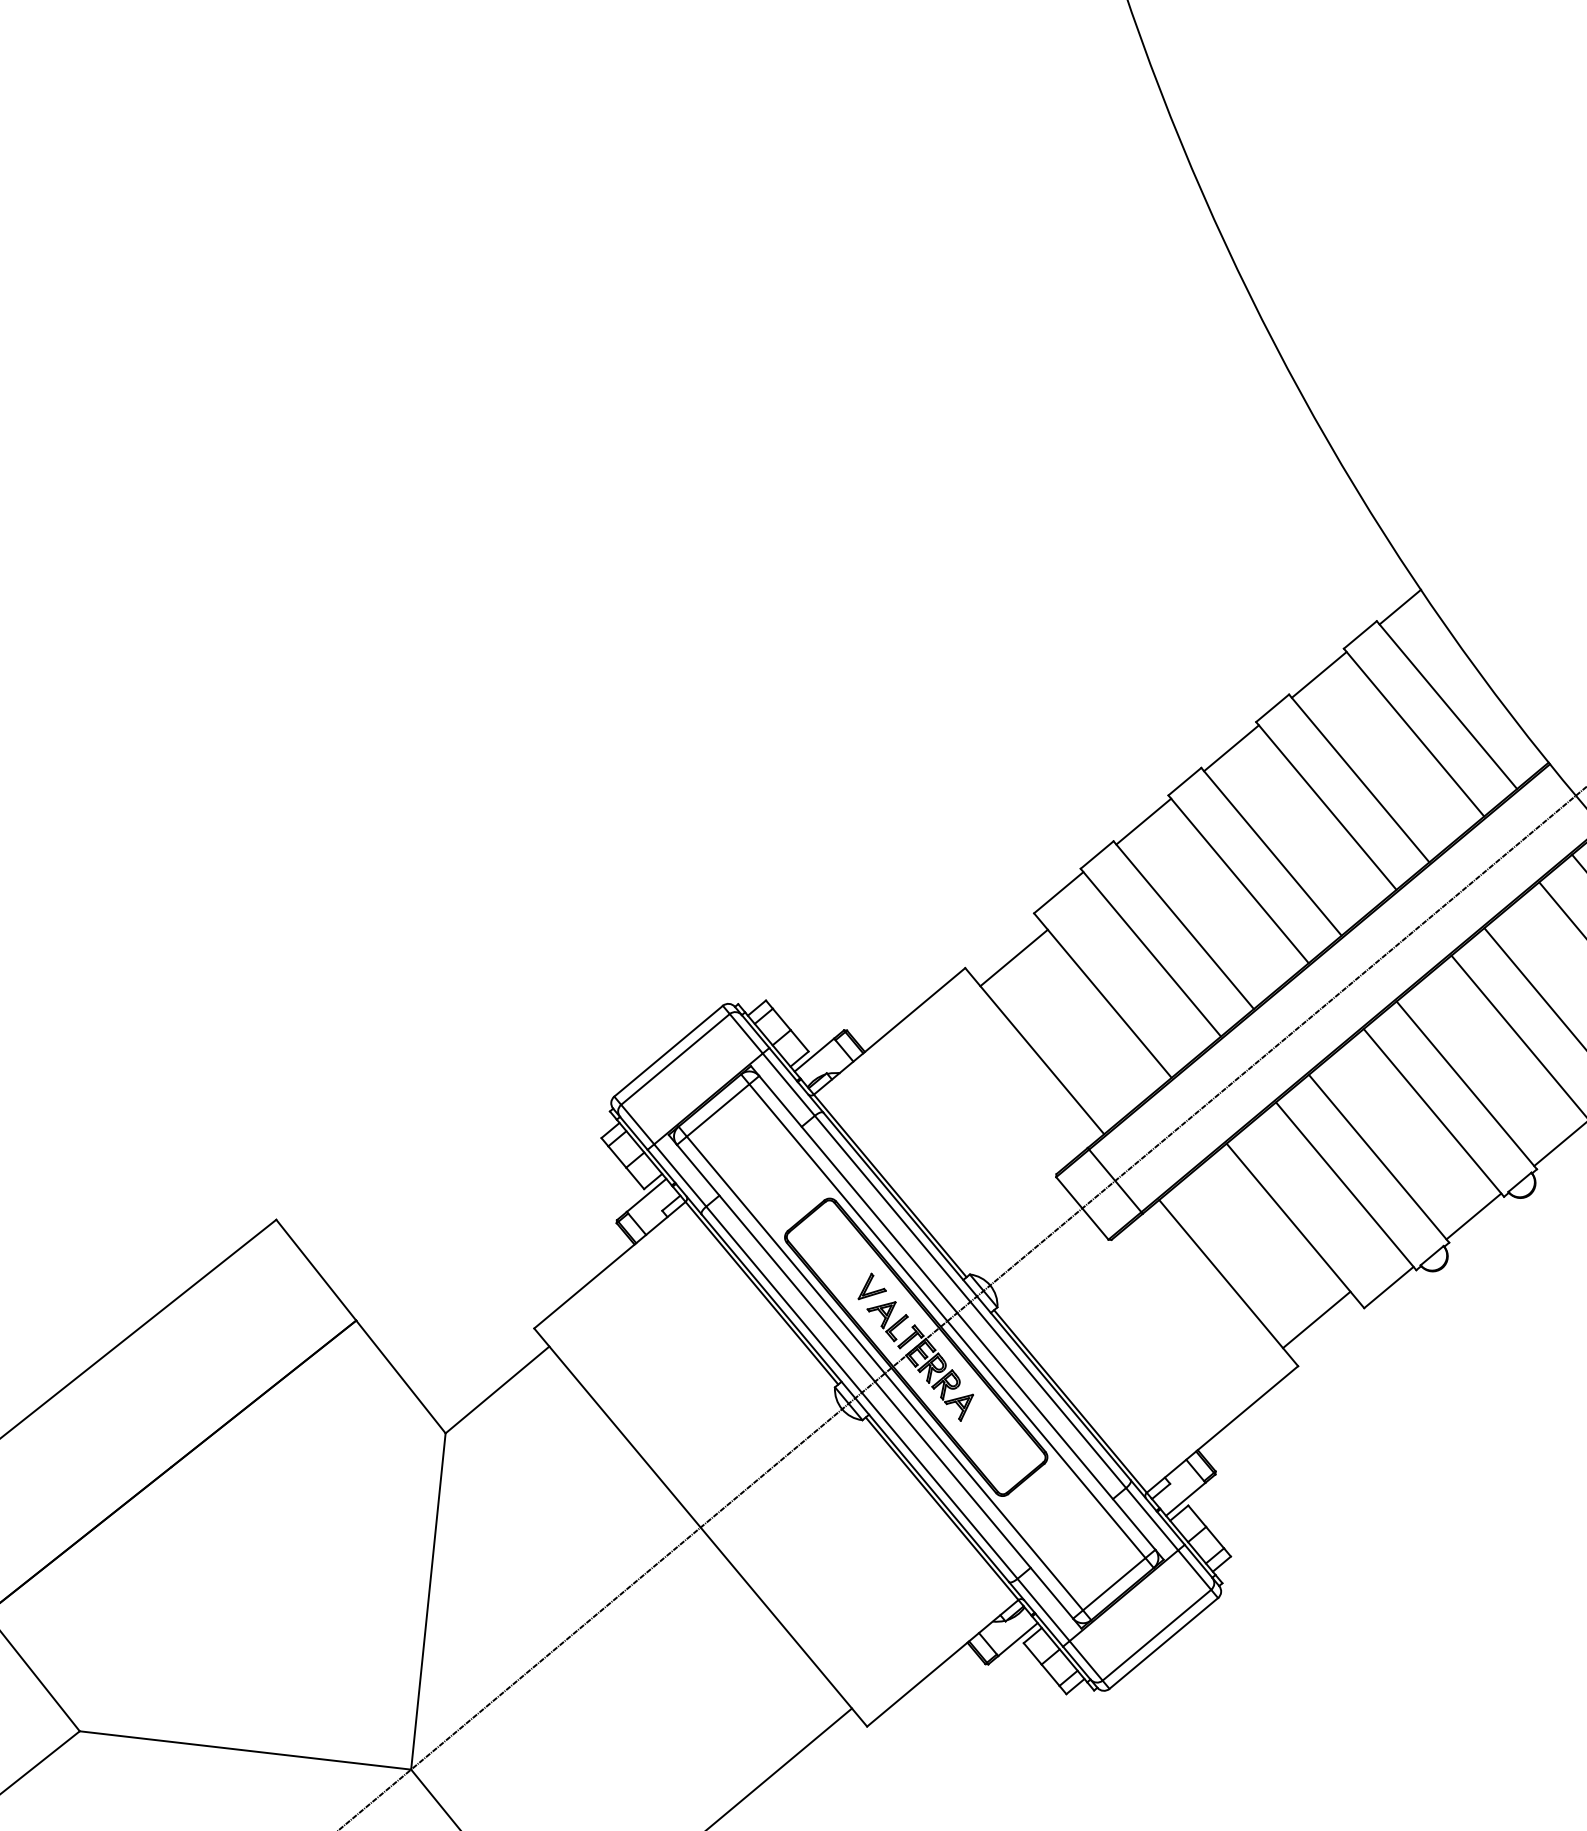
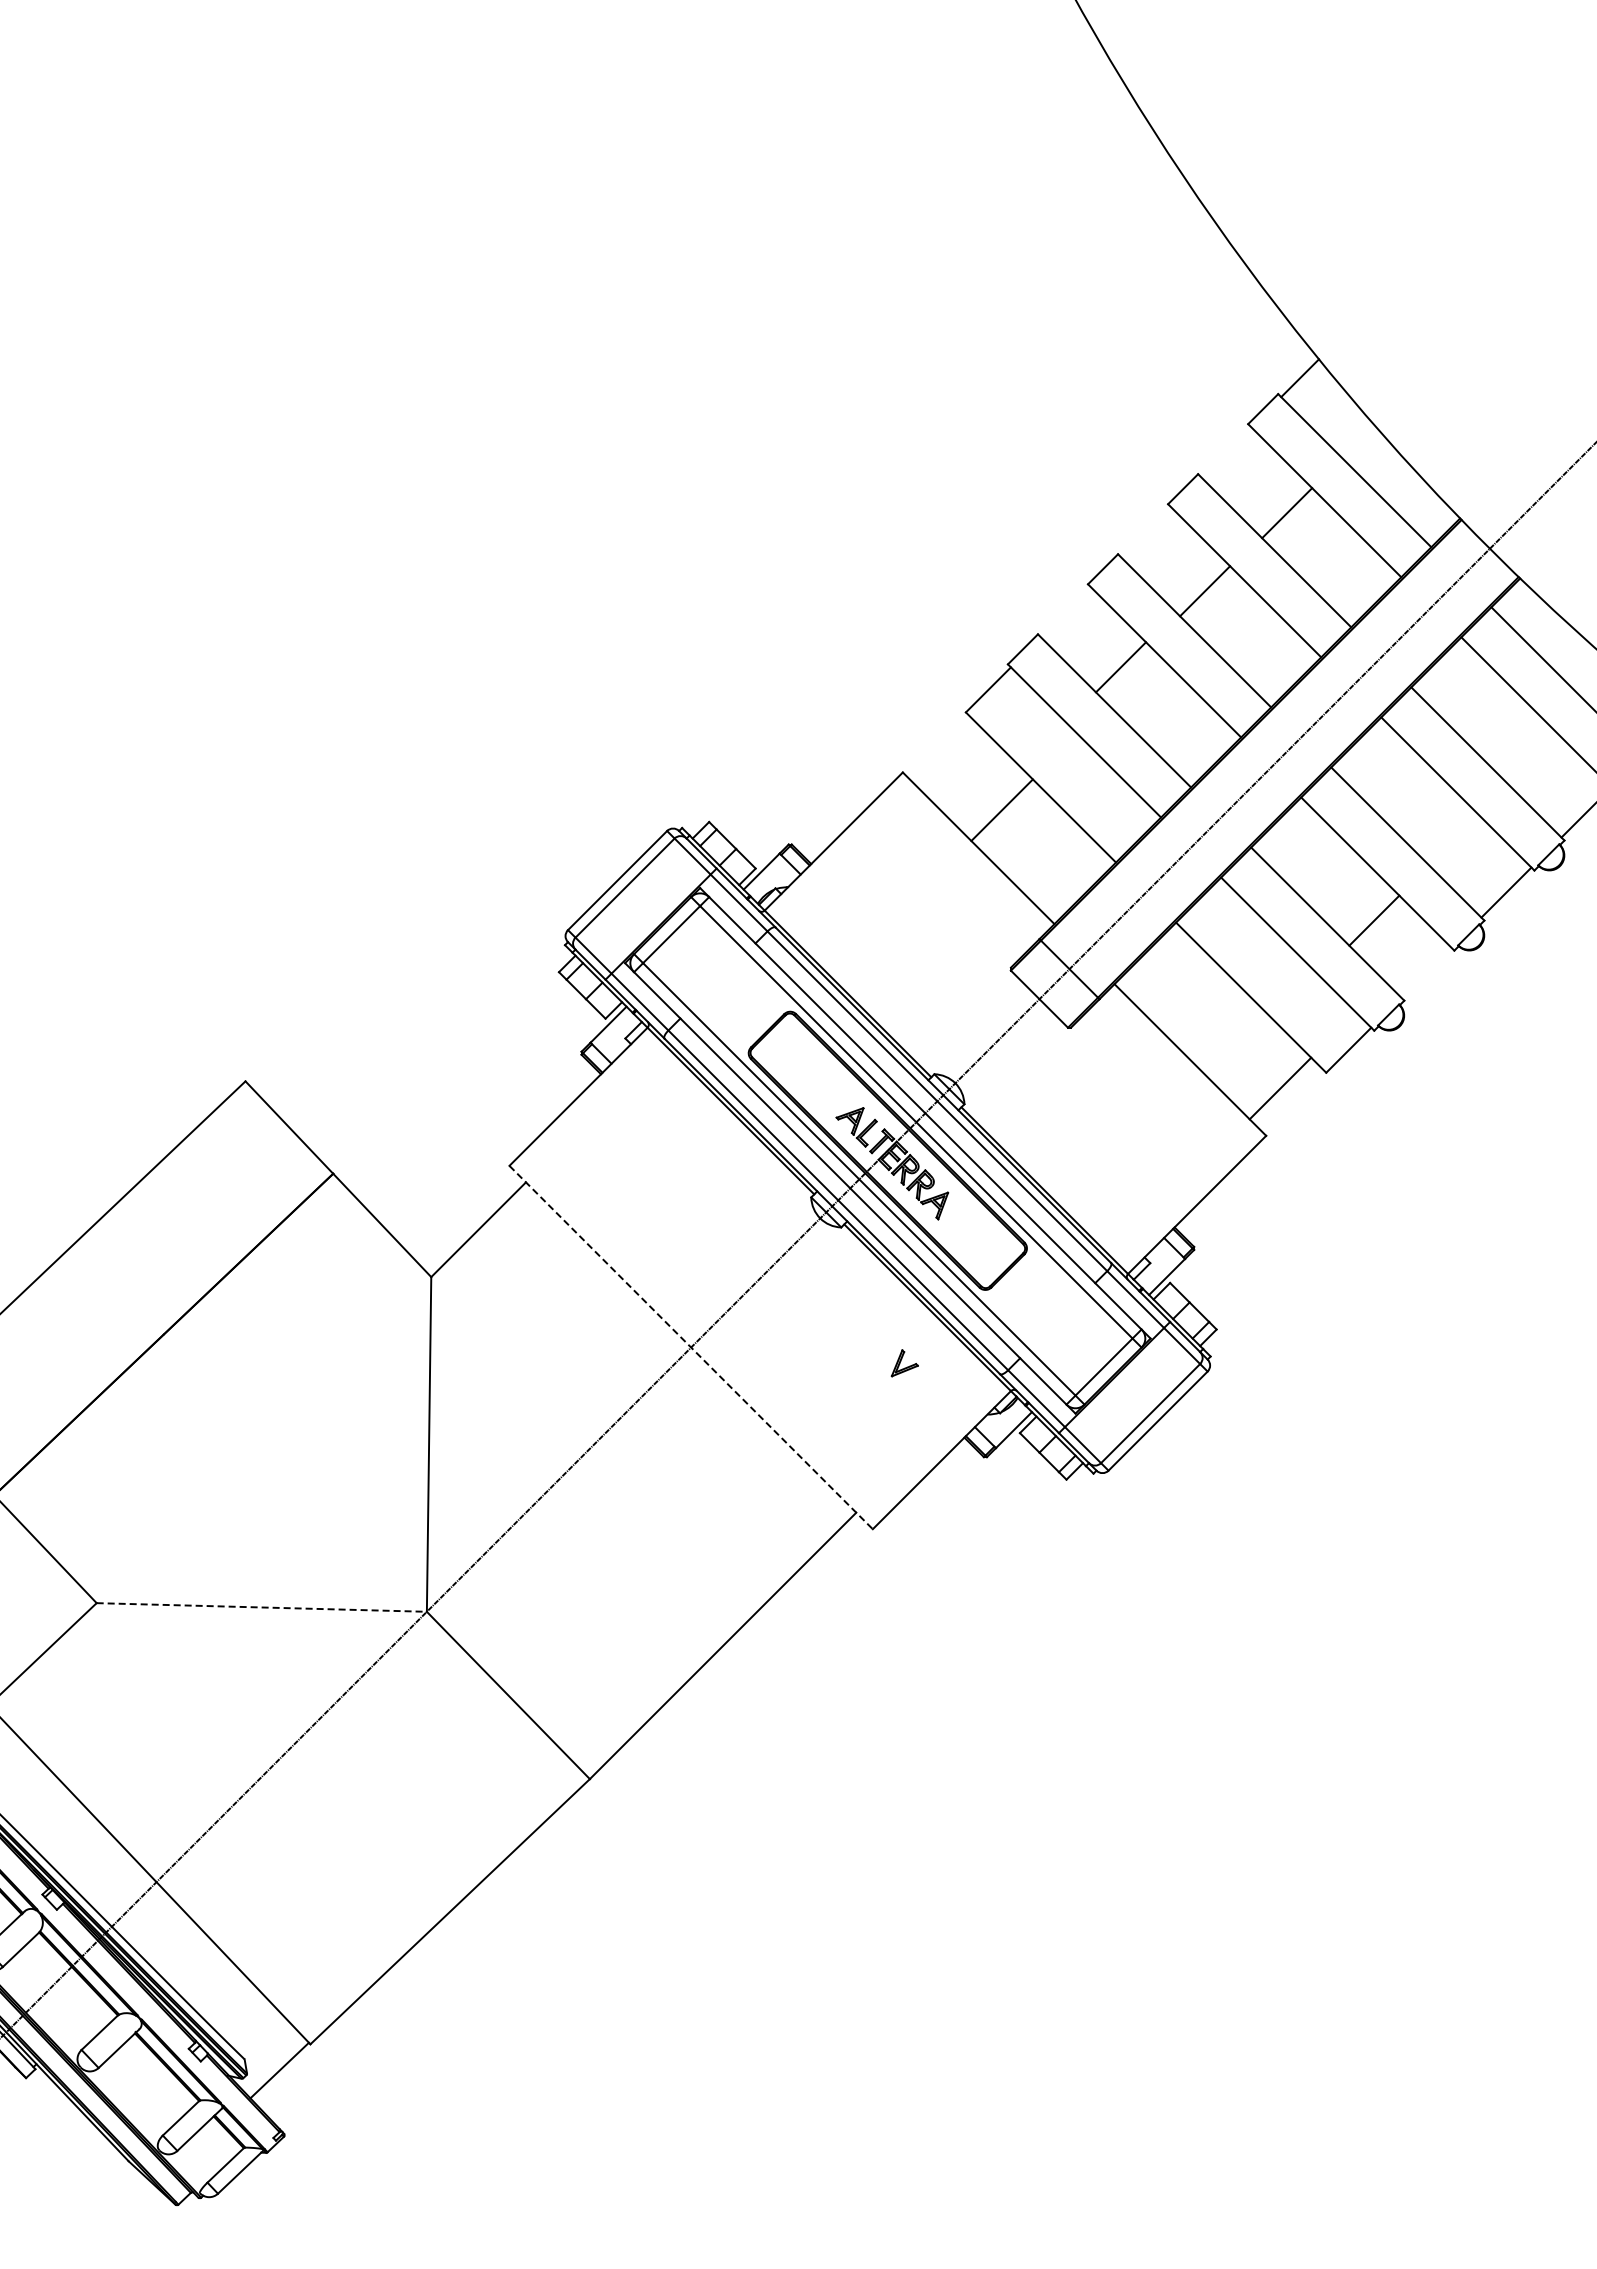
line: (1319, 675) -> (1287, 513), moved
line: (1231, 748) -> (1205, 591), moved
line: (1143, 821) -> (1120, 667), moved
line: (1013, 958) -> (1001, 810), moved
line: (1474, 1216) -> (1374, 920), moved
part: (872, 1287) -> (904, 1363), moved
line: (701, 1527) -> (691, 1347), solid -> dashed
line: (246, 1750) -> (262, 1607), solid -> dashed

